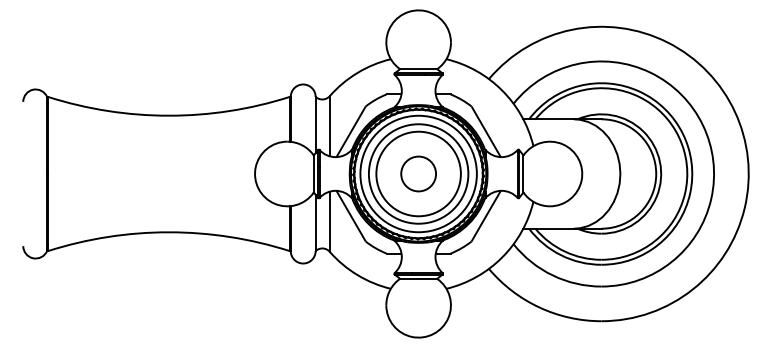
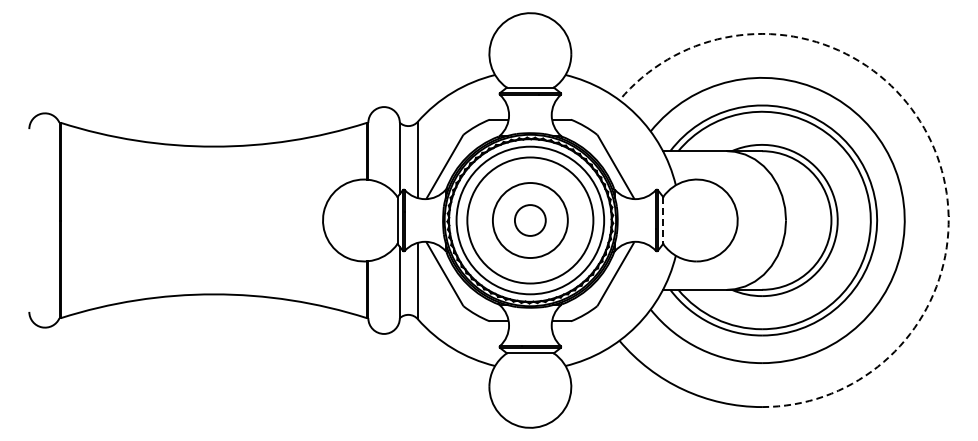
arc: (735, 111) -> (931, 141), solid -> dashed
circle: (417, 174) -> (529, 220), size x0.7
circle: (418, 174) -> (530, 220), size x0.7
line: (523, 174) -> (663, 220), solid -> dashed

